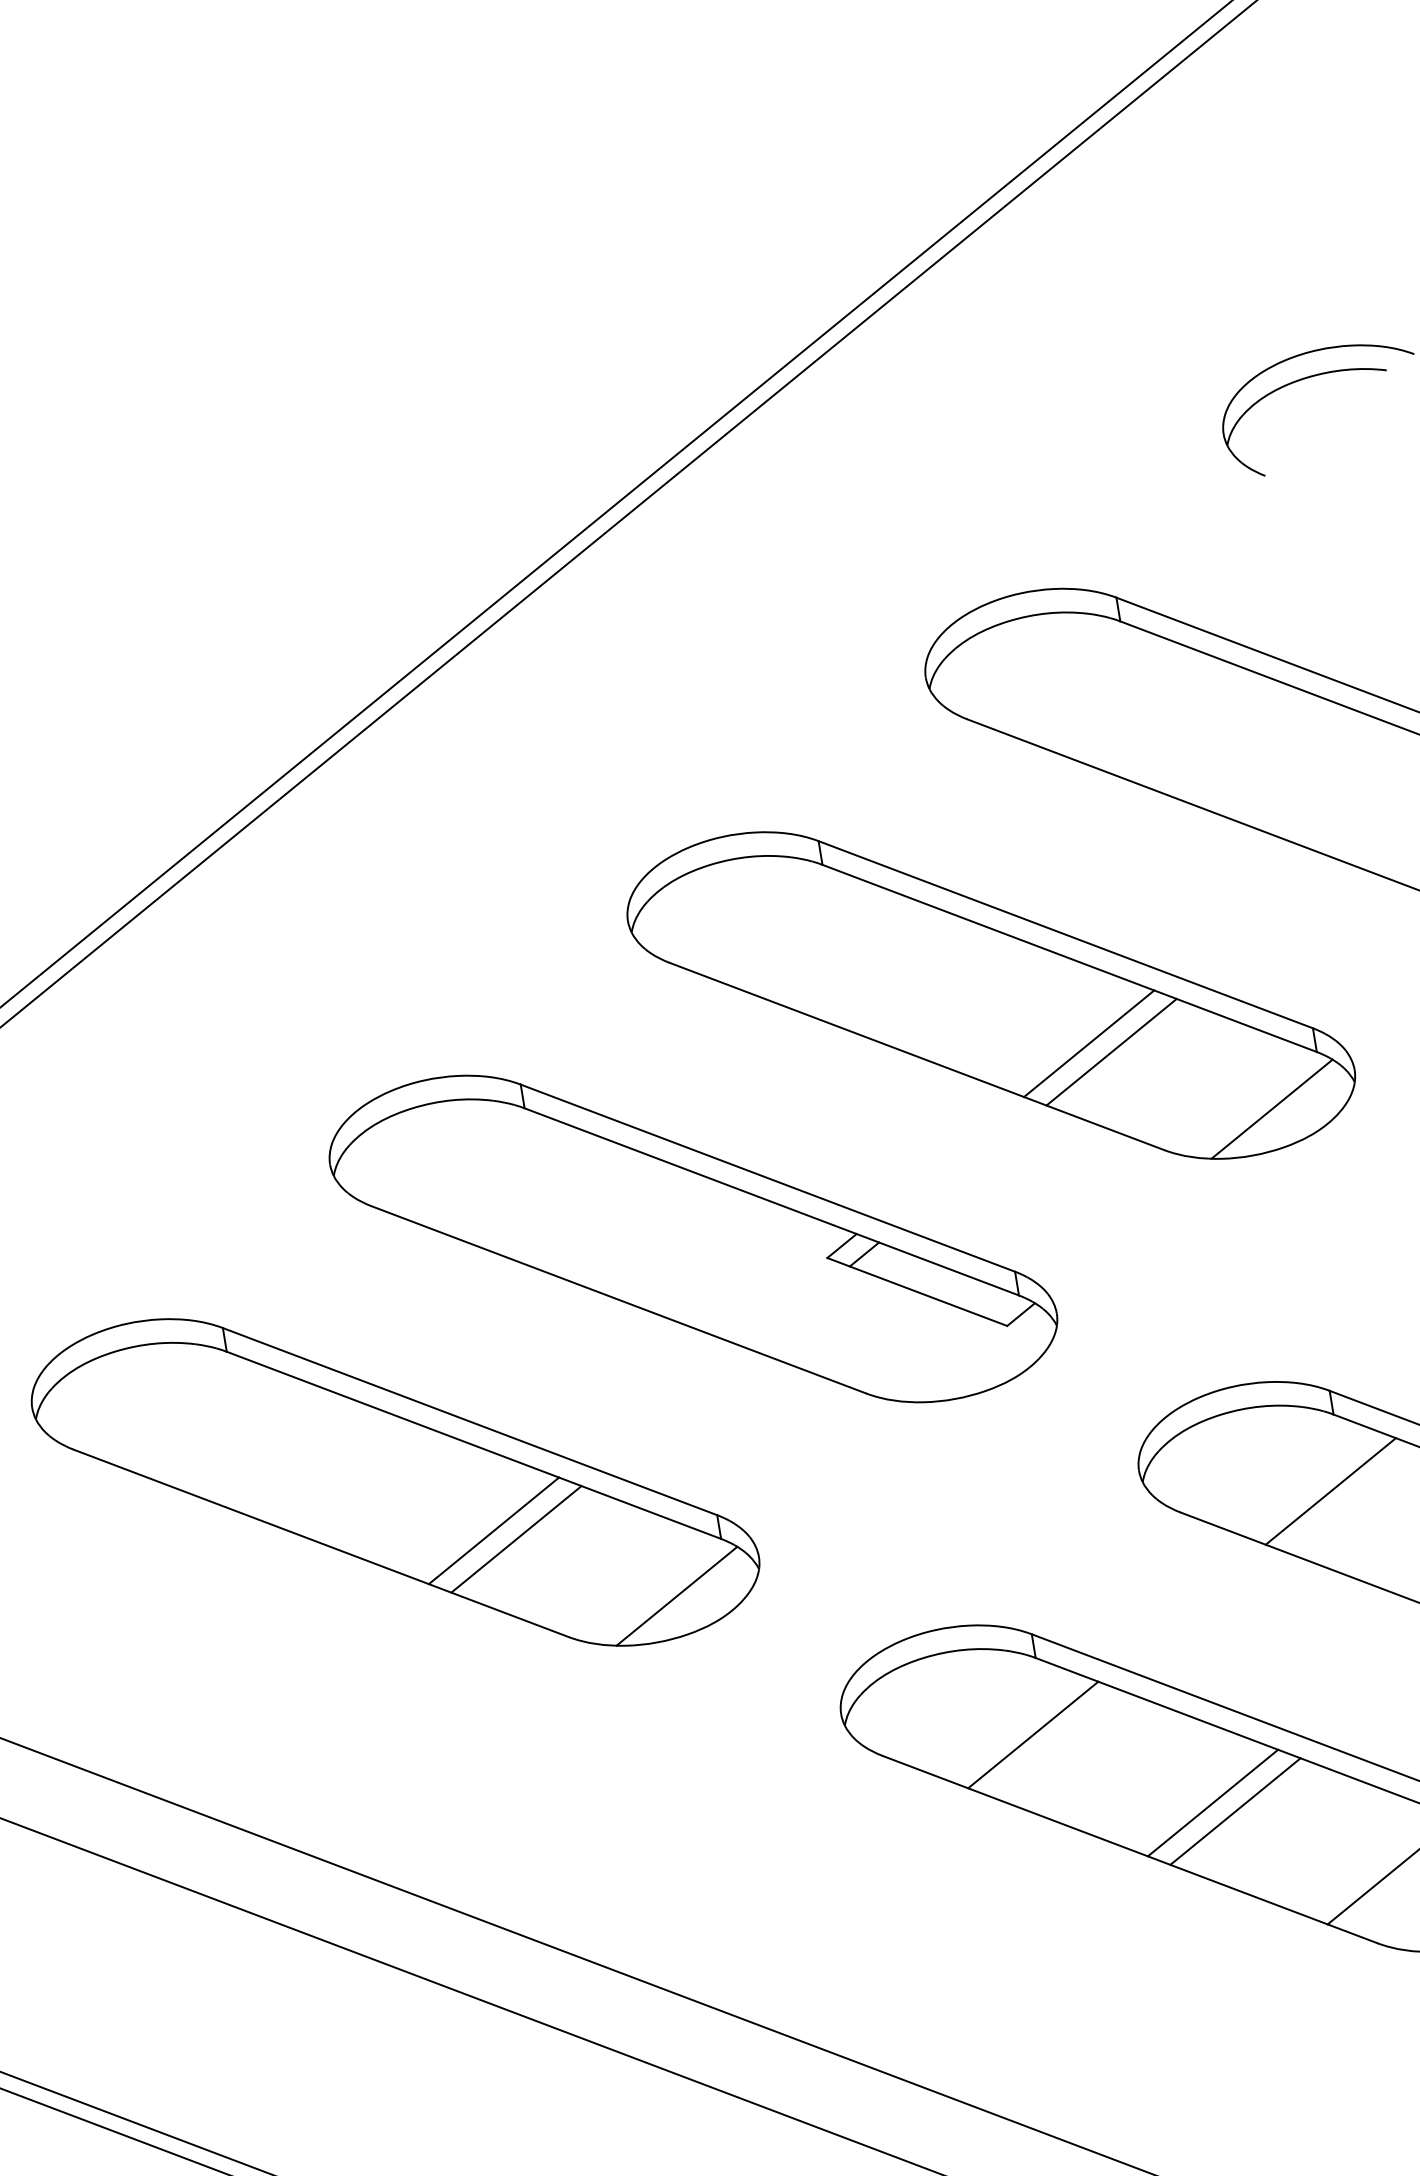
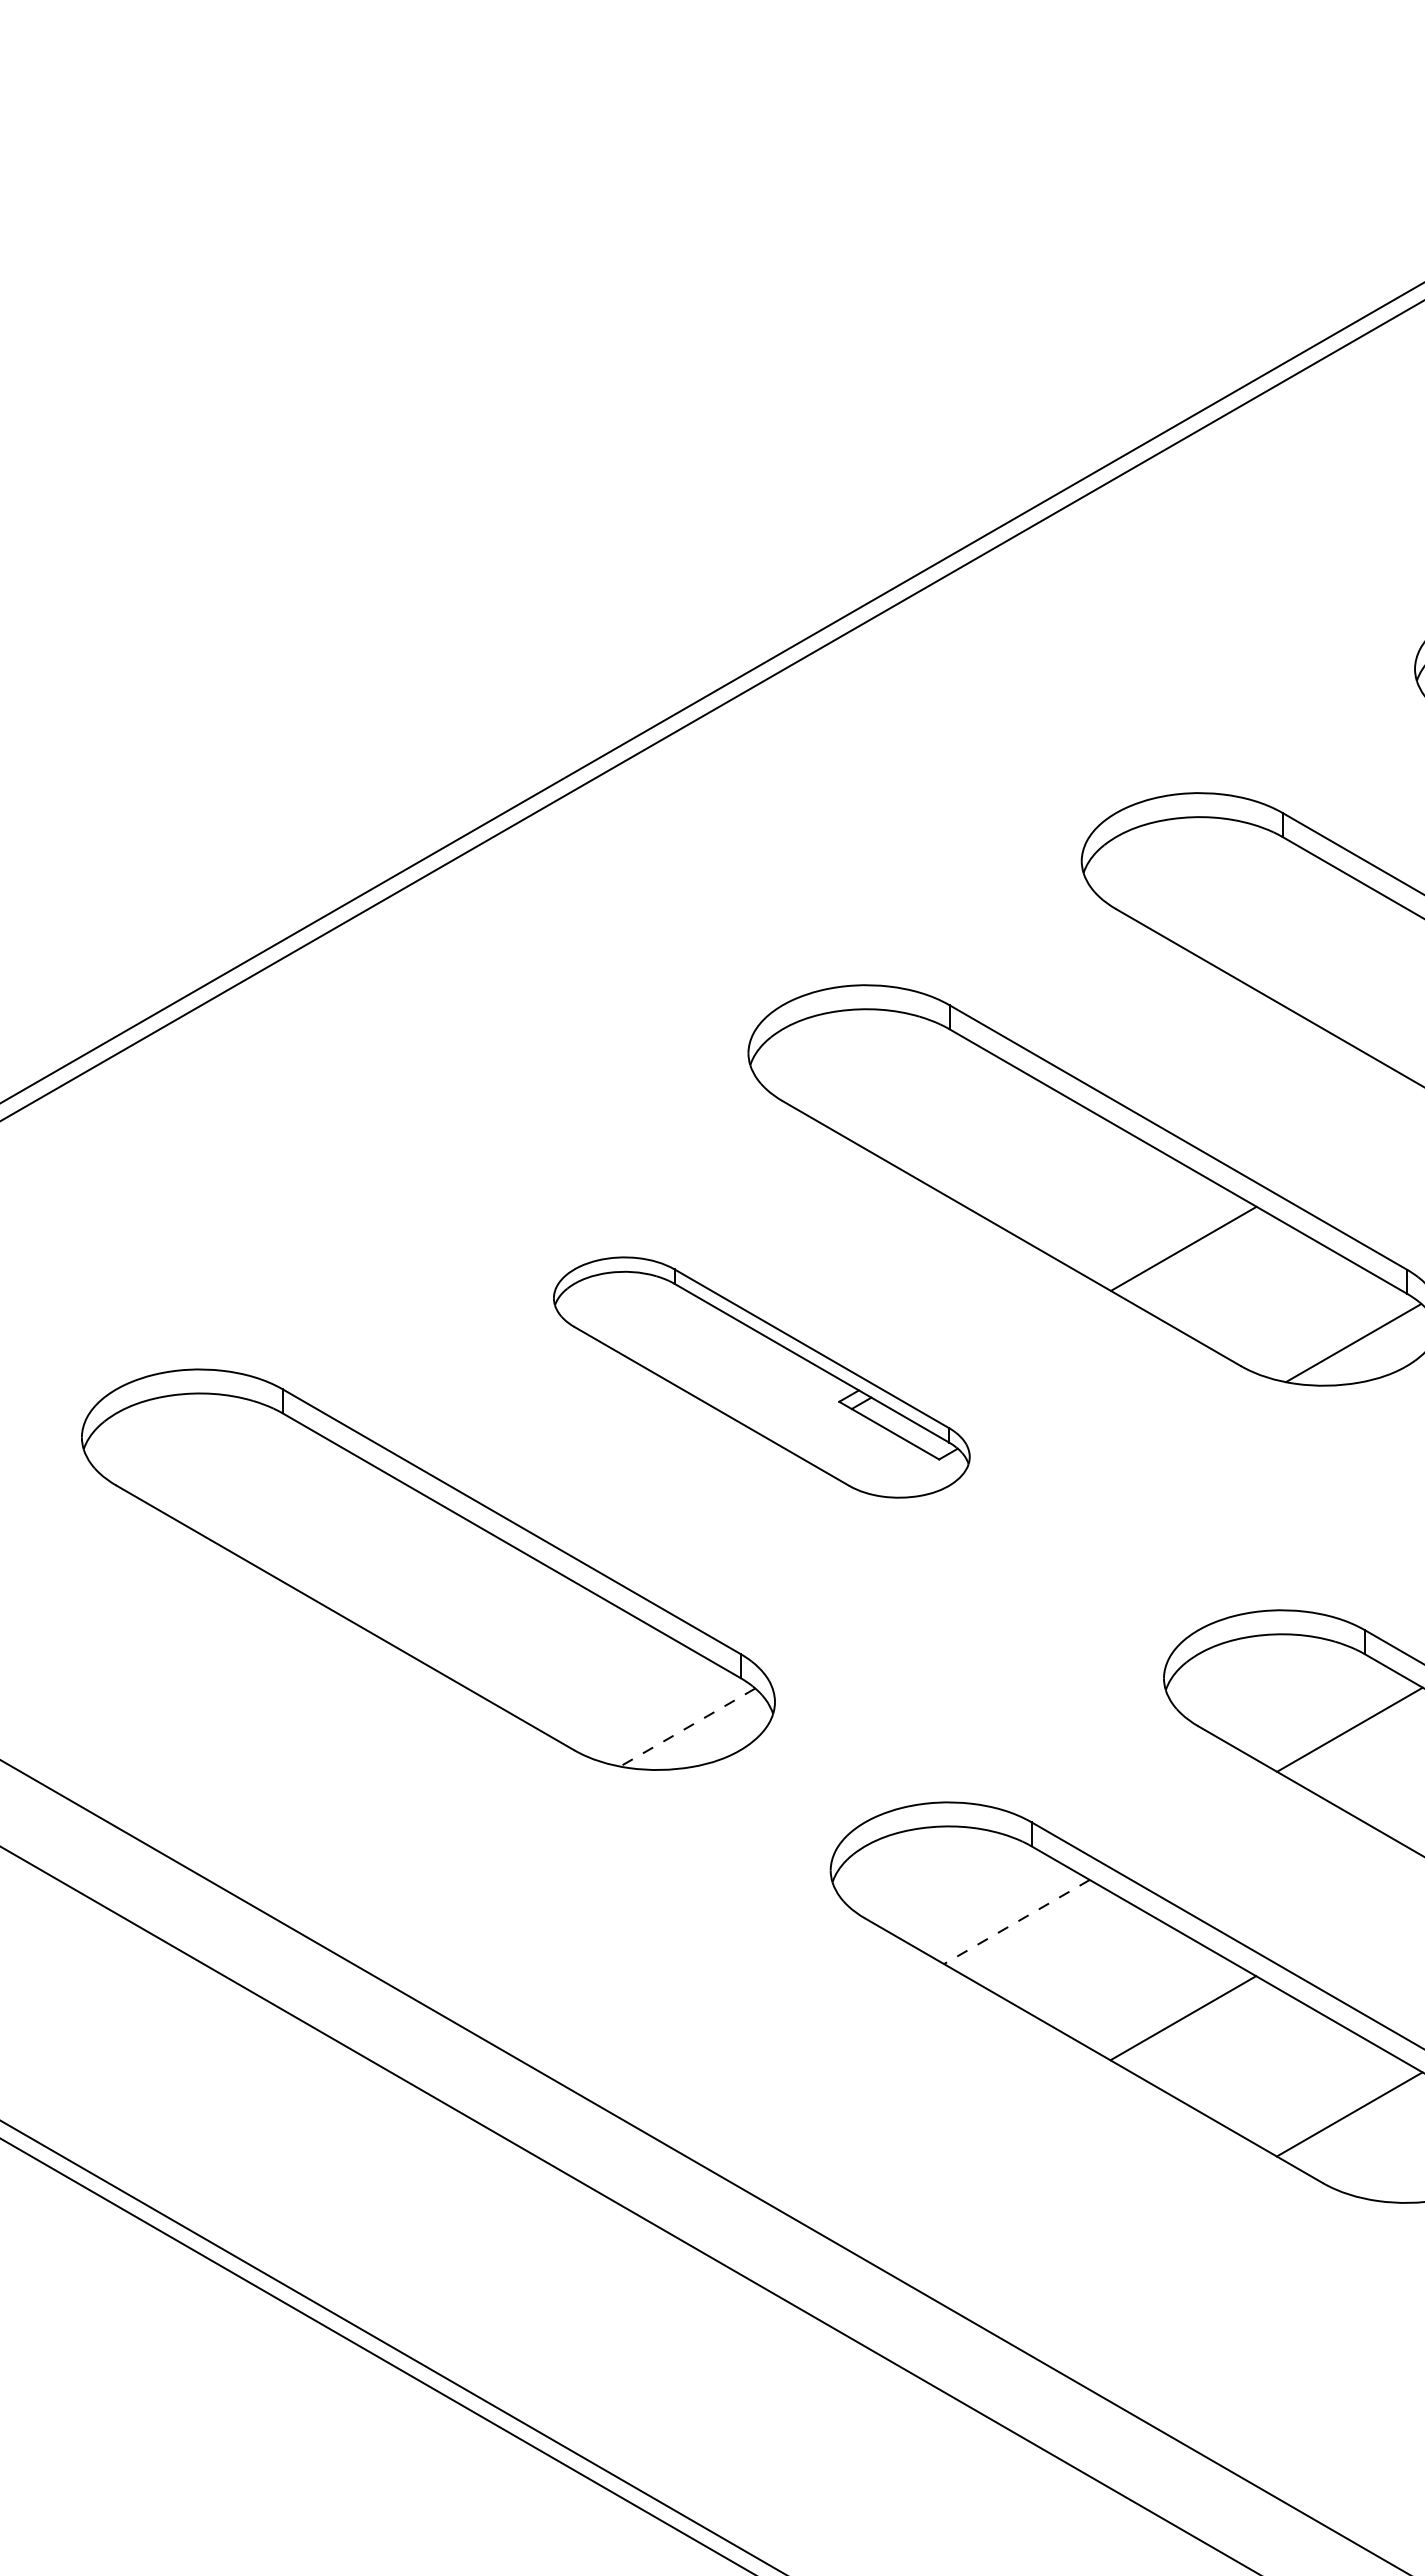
line: (1111, 1051) -> (1204, 1260), removed
part: (693, 1238) -> (761, 1377), size x0.6
line: (493, 1530) -> (517, 1633), removed
line: (516, 1539) -> (538, 1645), removed
line: (676, 1596) -> (687, 1727), solid -> dashed
line: (1032, 1735) -> (1016, 1922), solid -> dashed
line: (1234, 1811) -> (1203, 2030), removed

